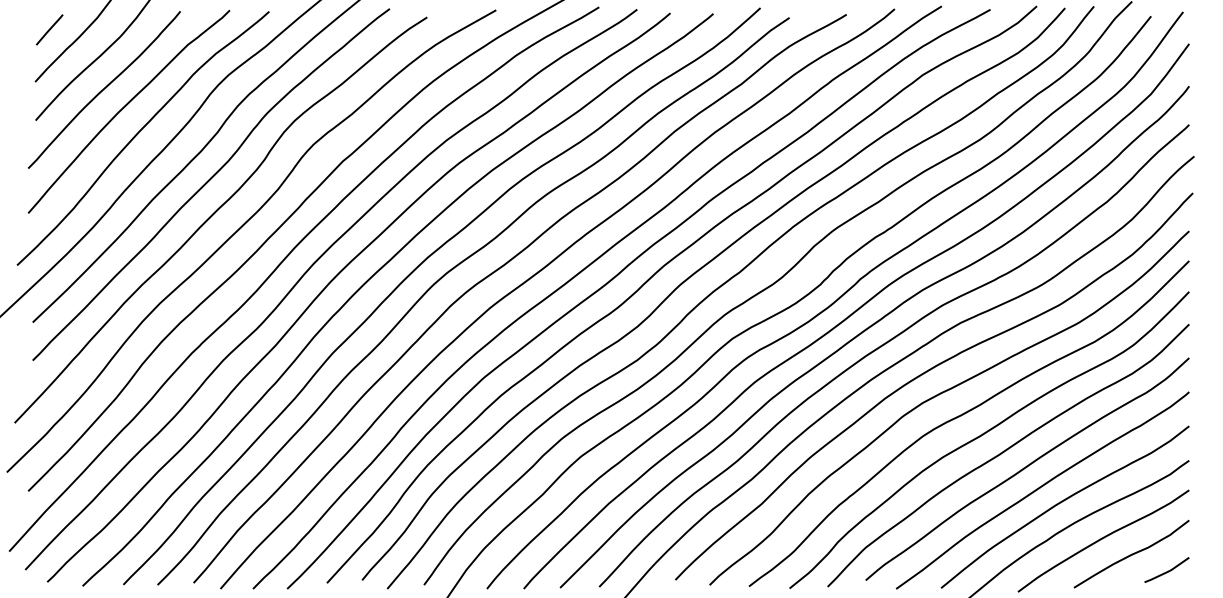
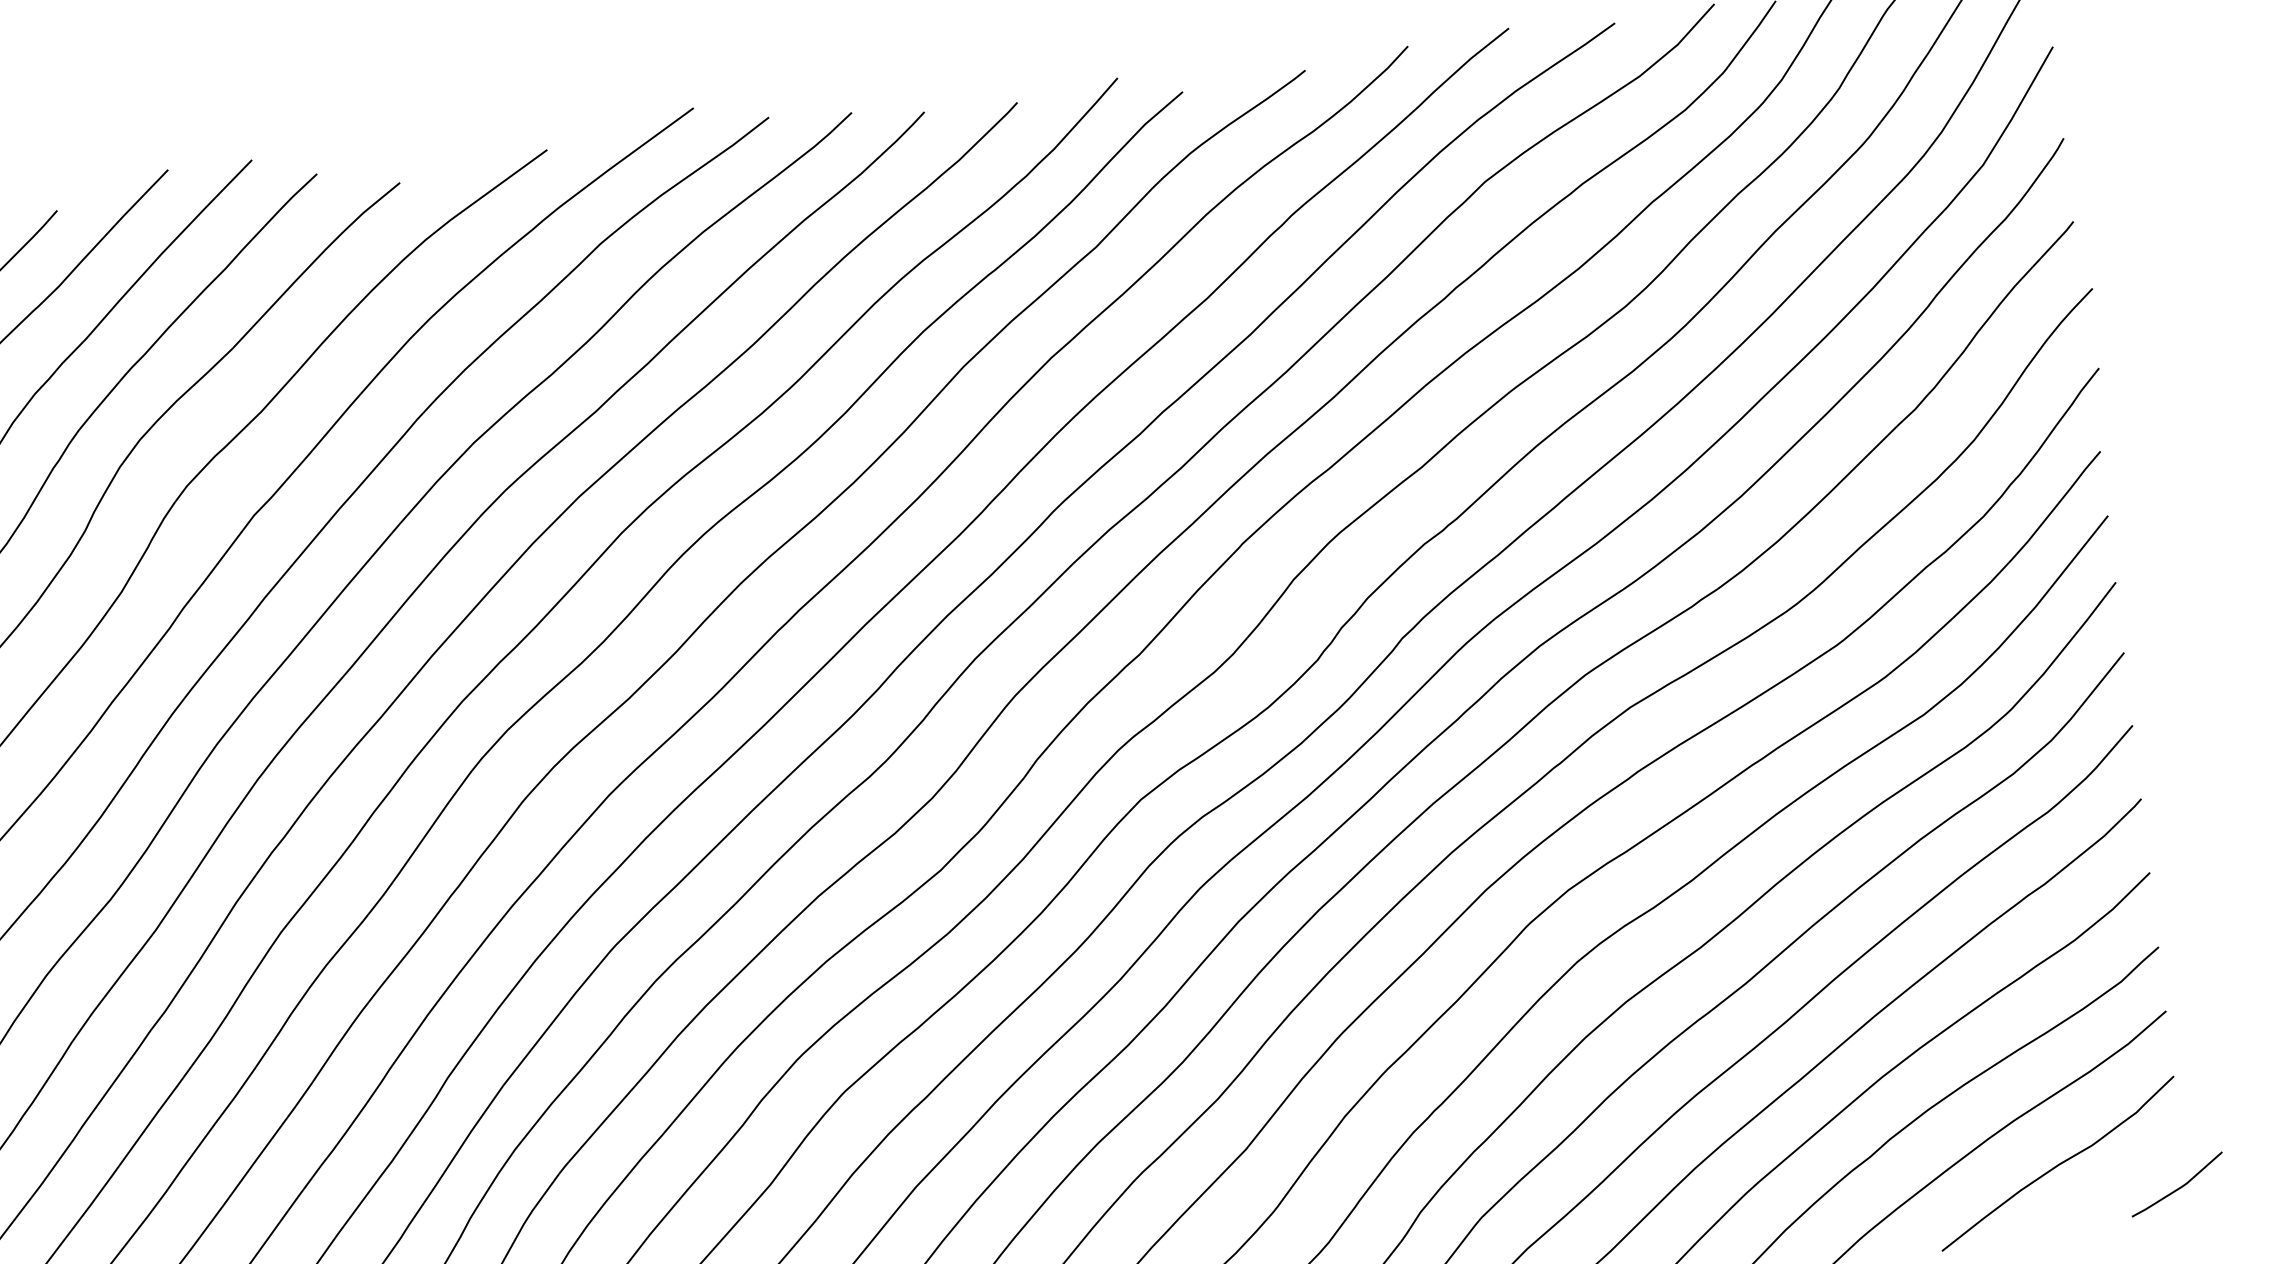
line: (1166, 571) -> (2176, 1187), moved

